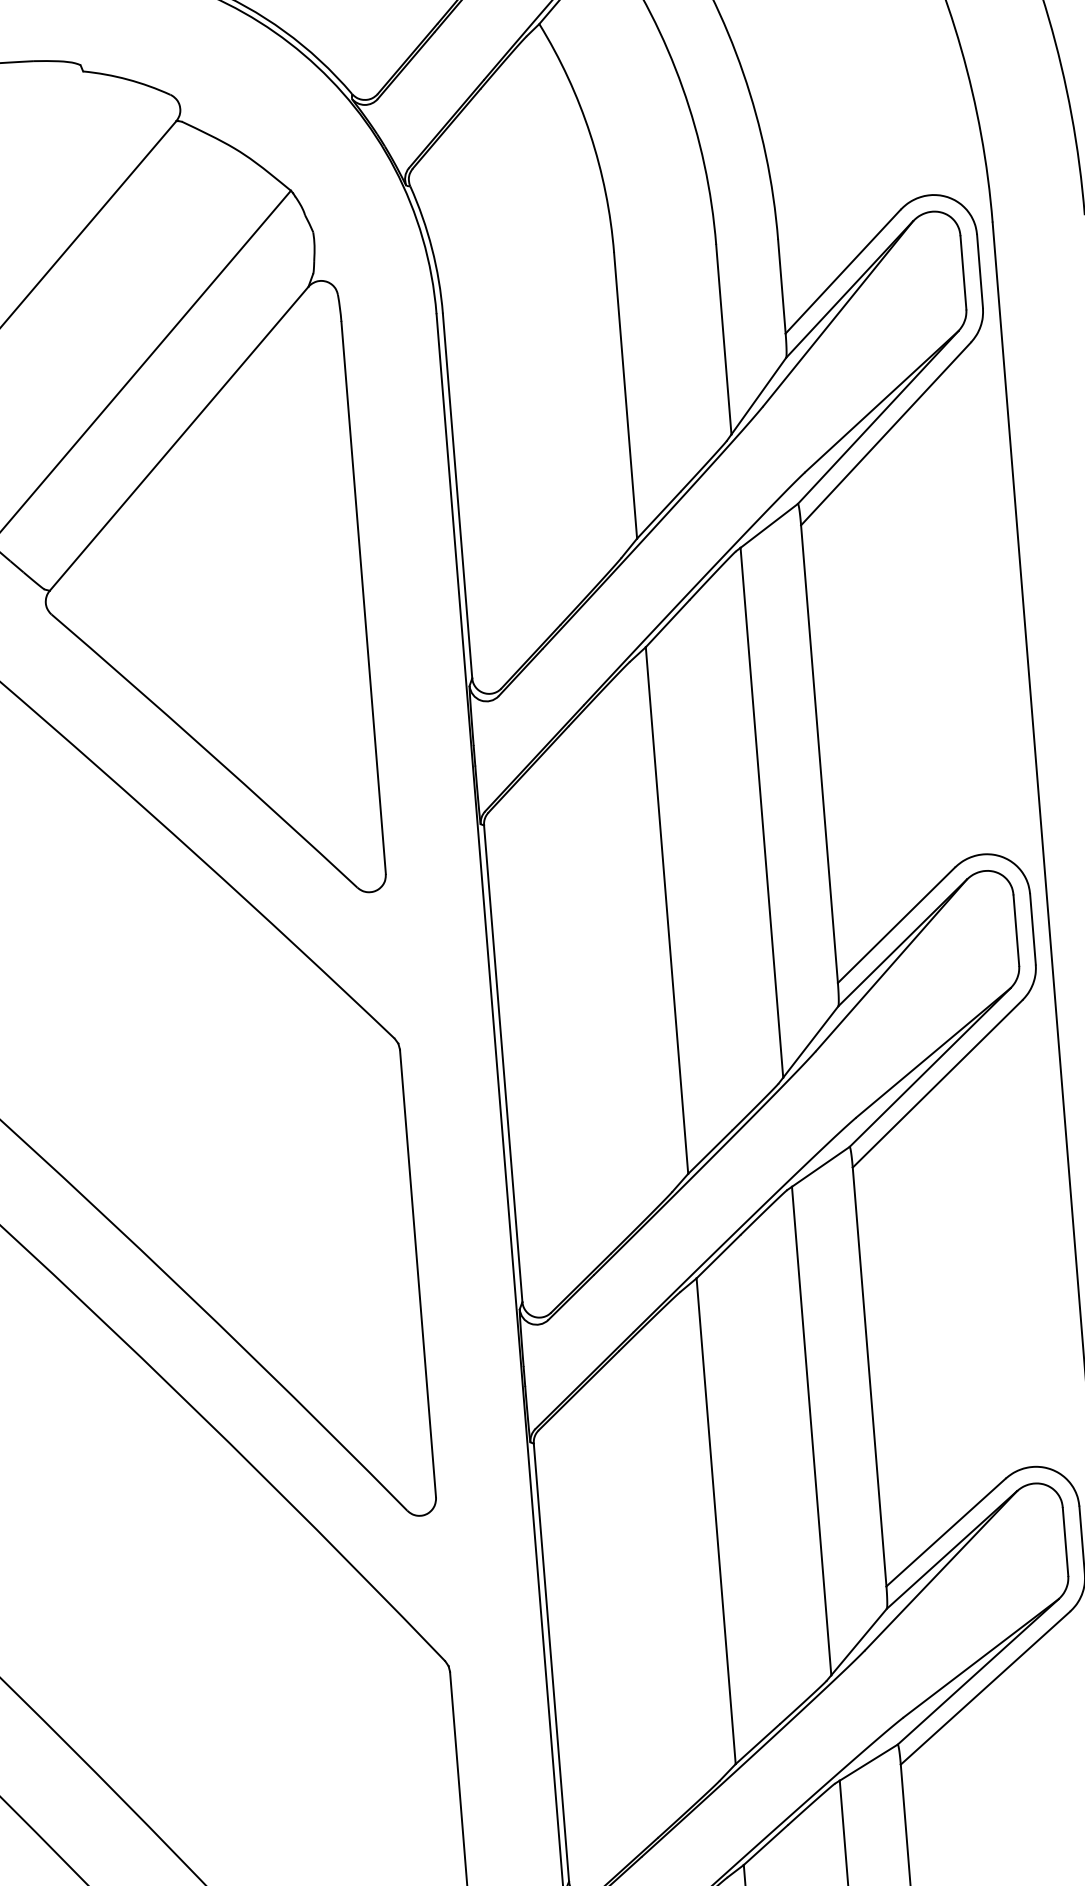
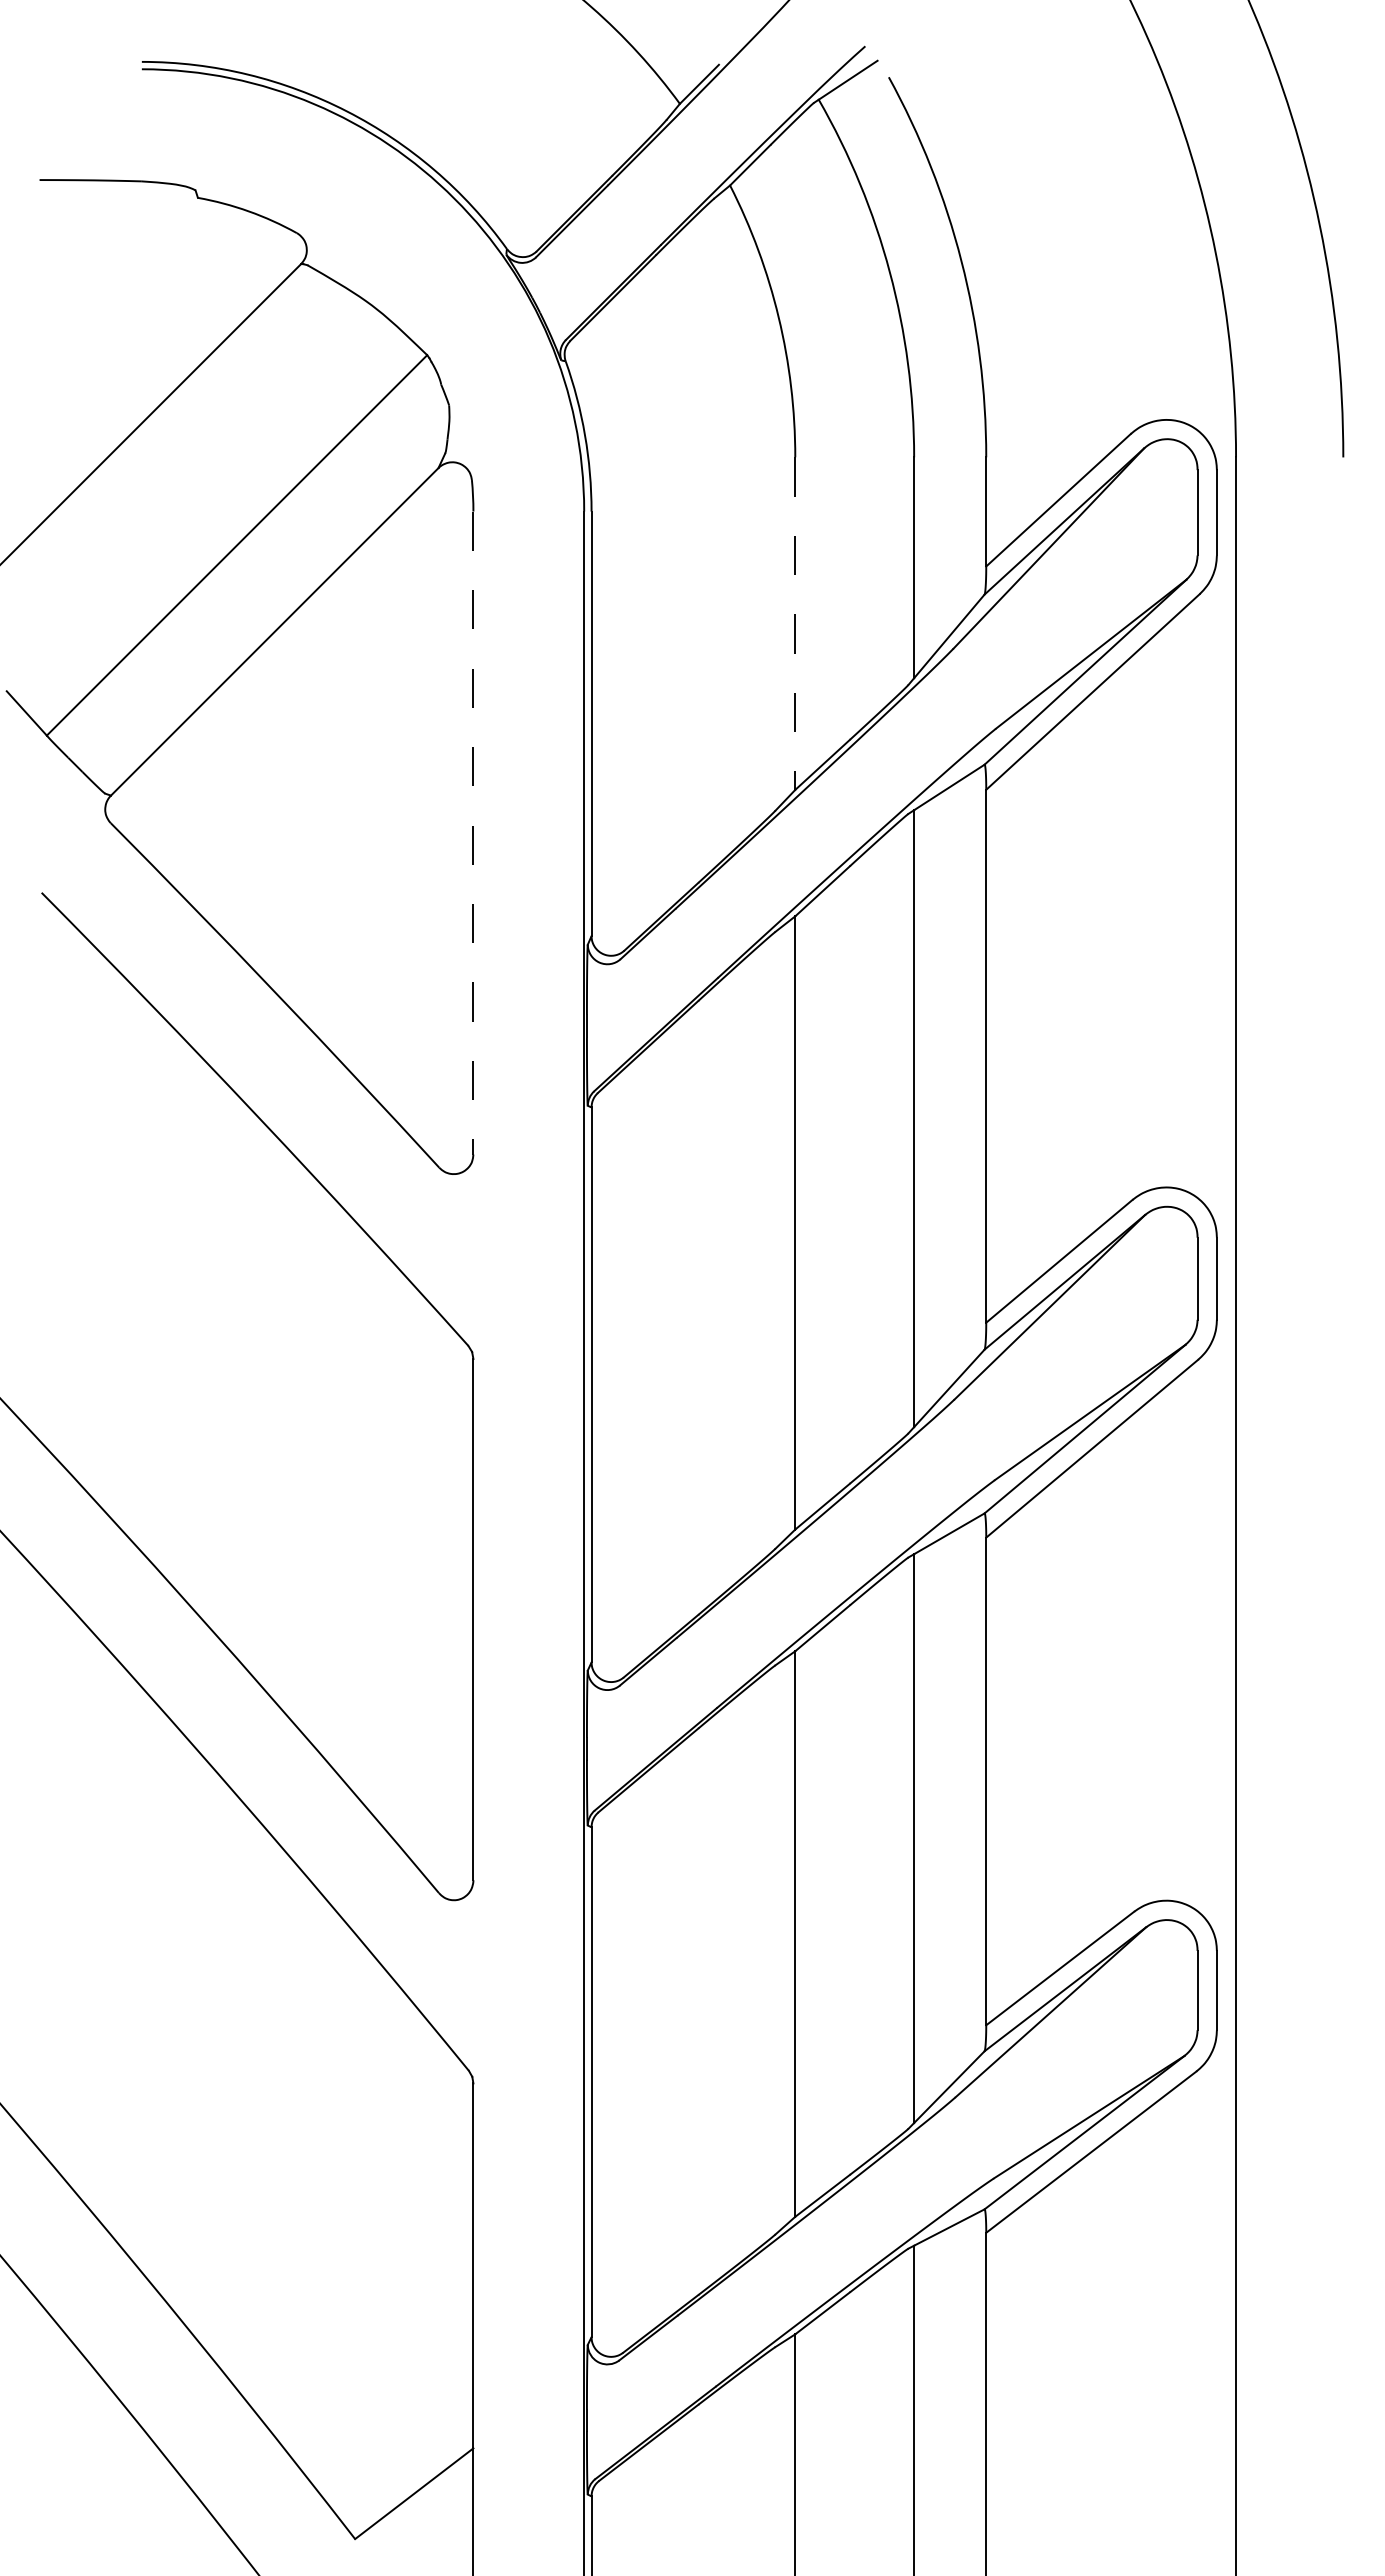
line: (625, 396) -> (795, 624), solid -> dashed
line: (363, 598) -> (473, 833), solid -> dashed

